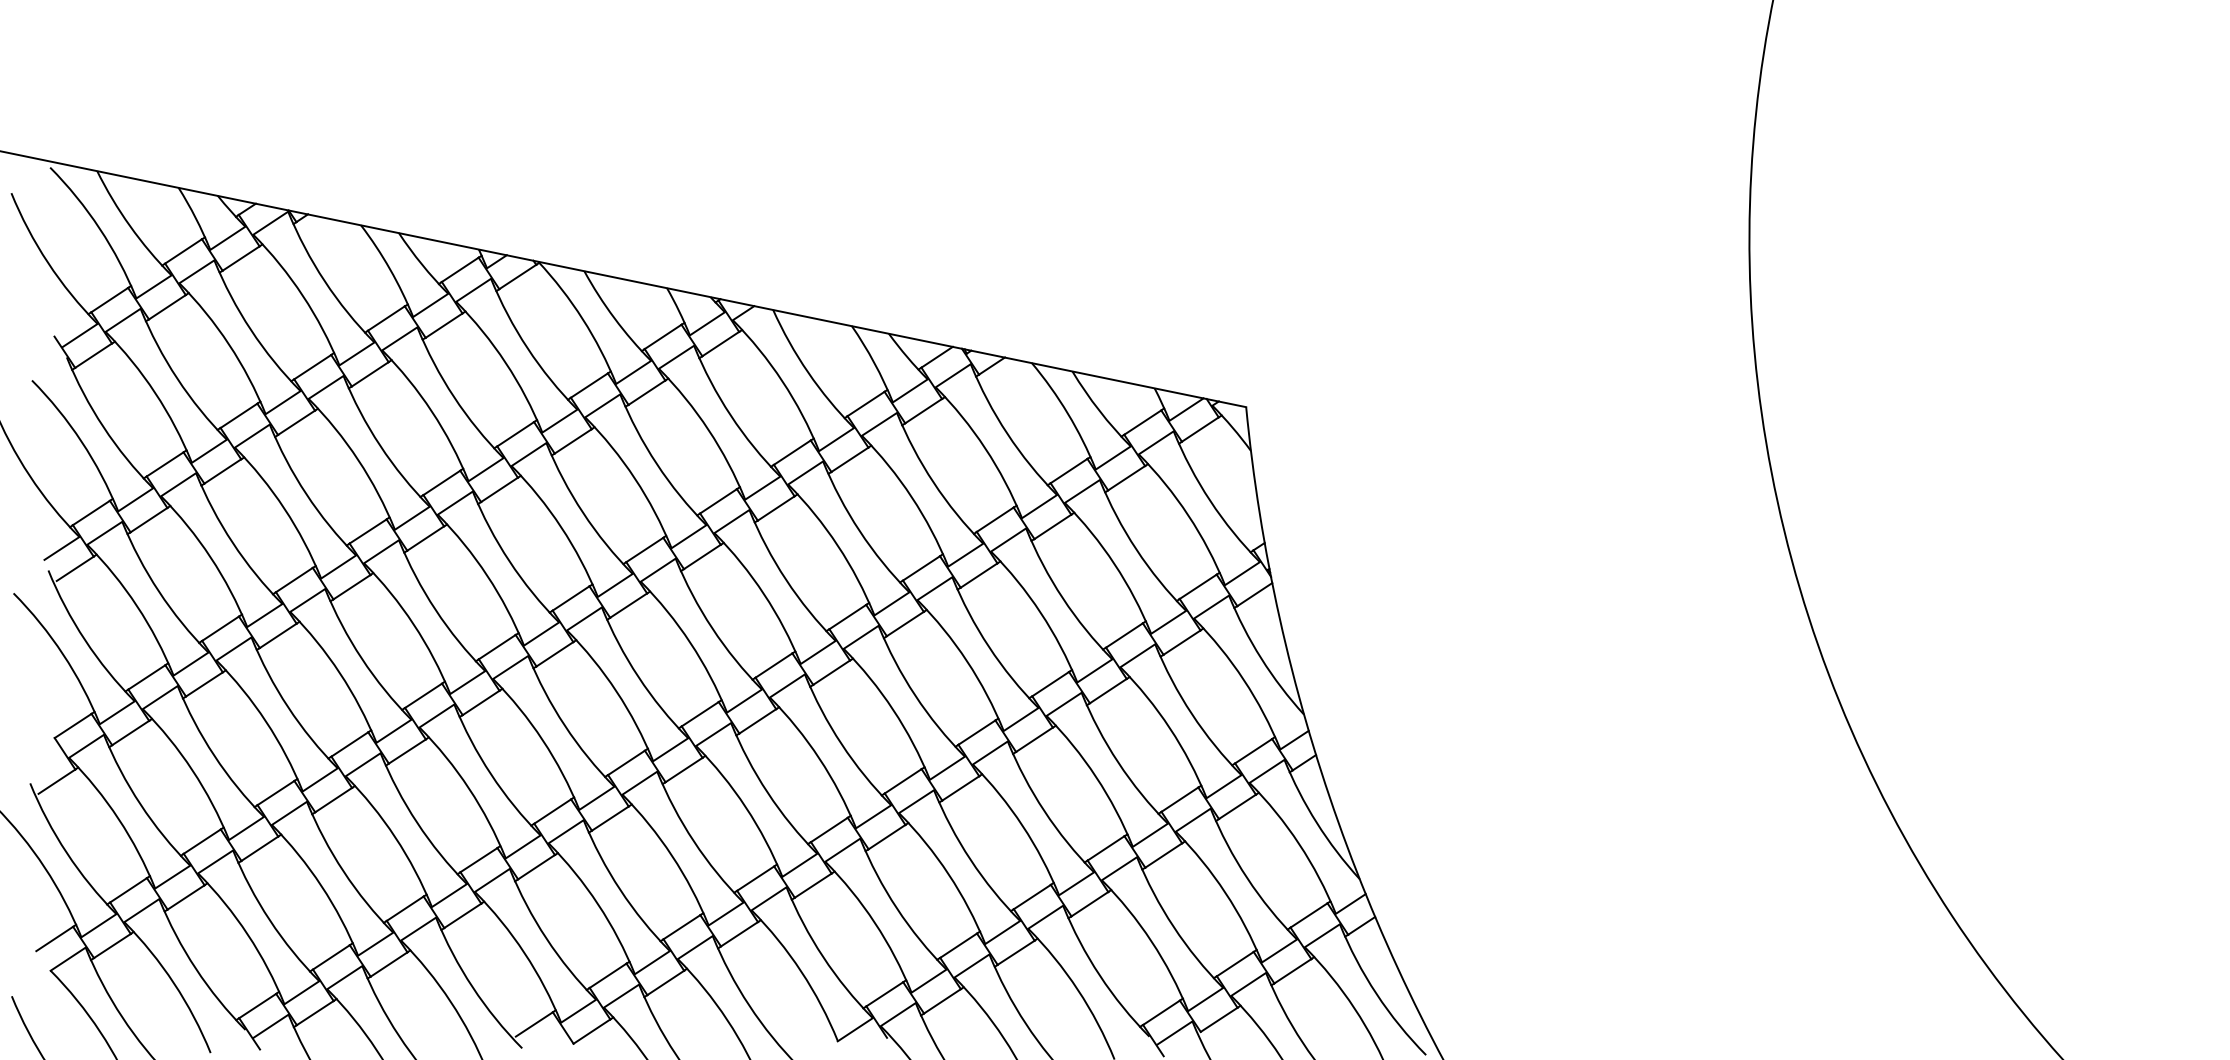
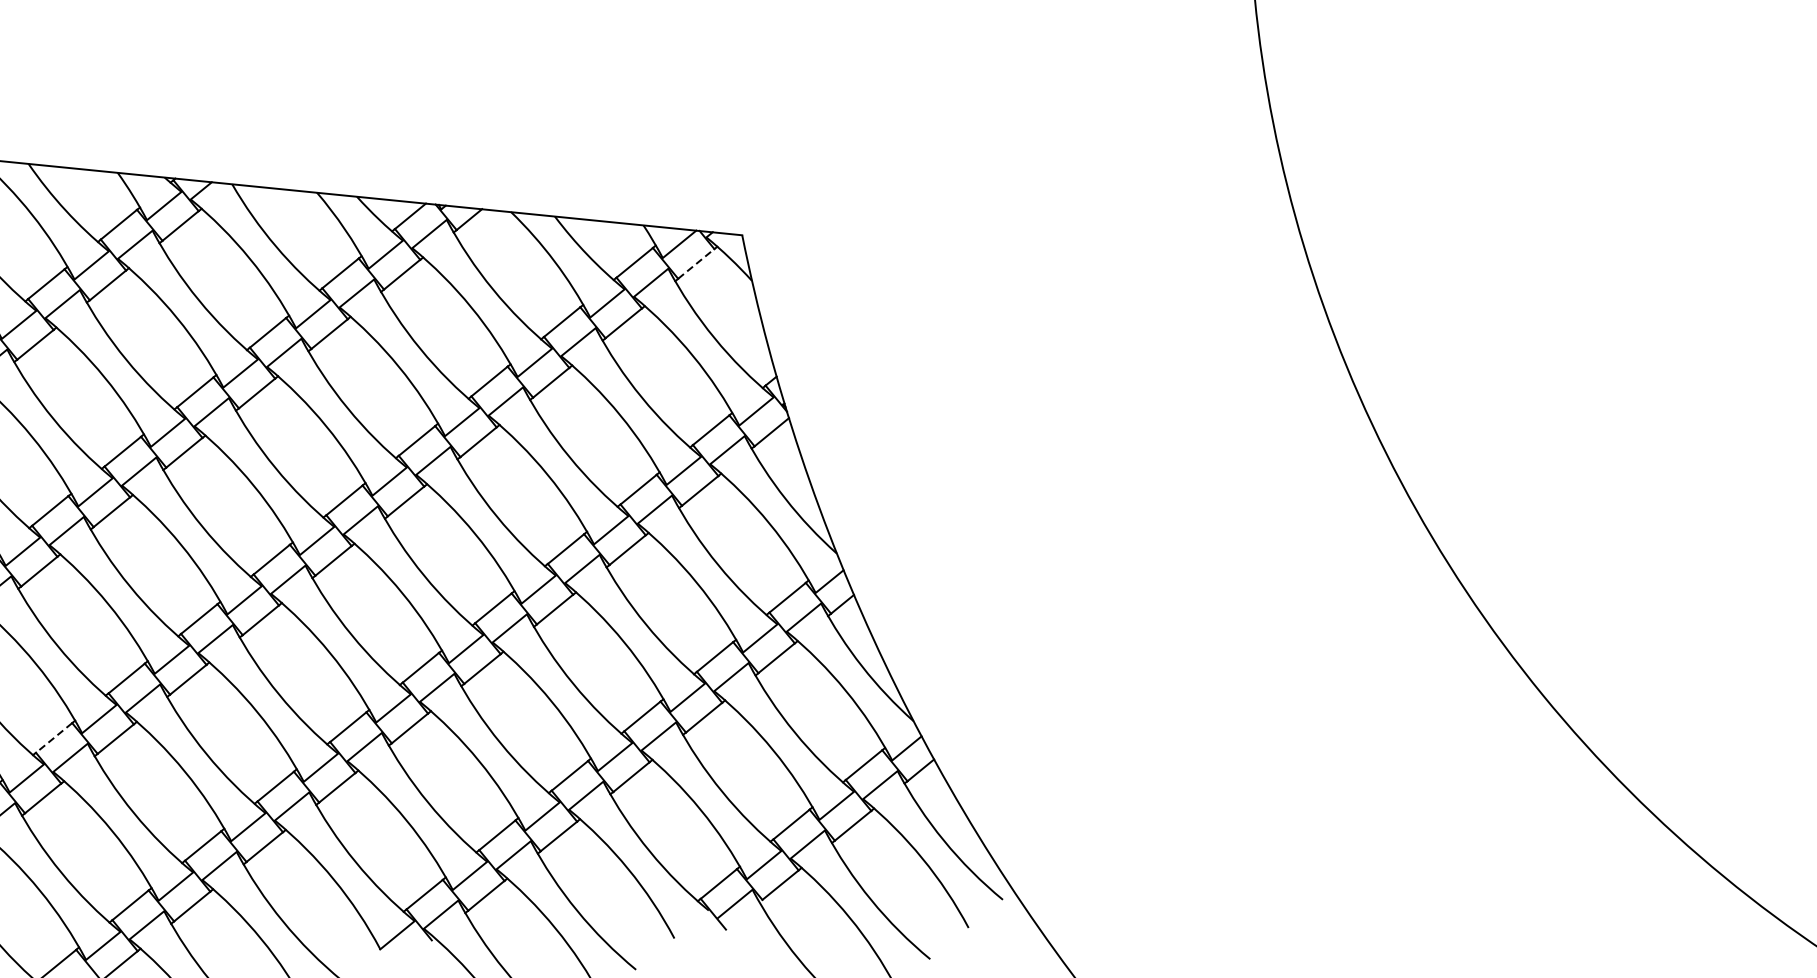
line: (1200, 429) -> (696, 263), solid -> dashed
line: (552, 811) -> (53, 737), solid -> dashed

